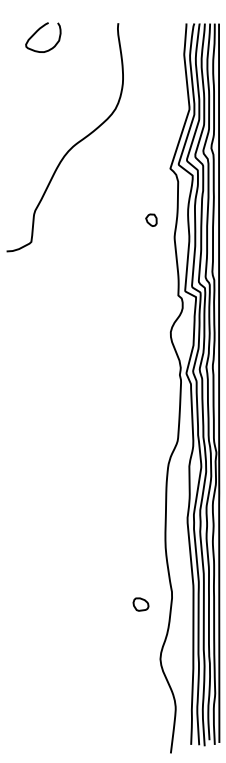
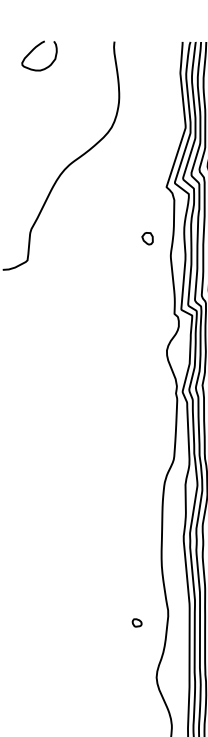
part: (140, 604) -> (136, 622), size x0.6

